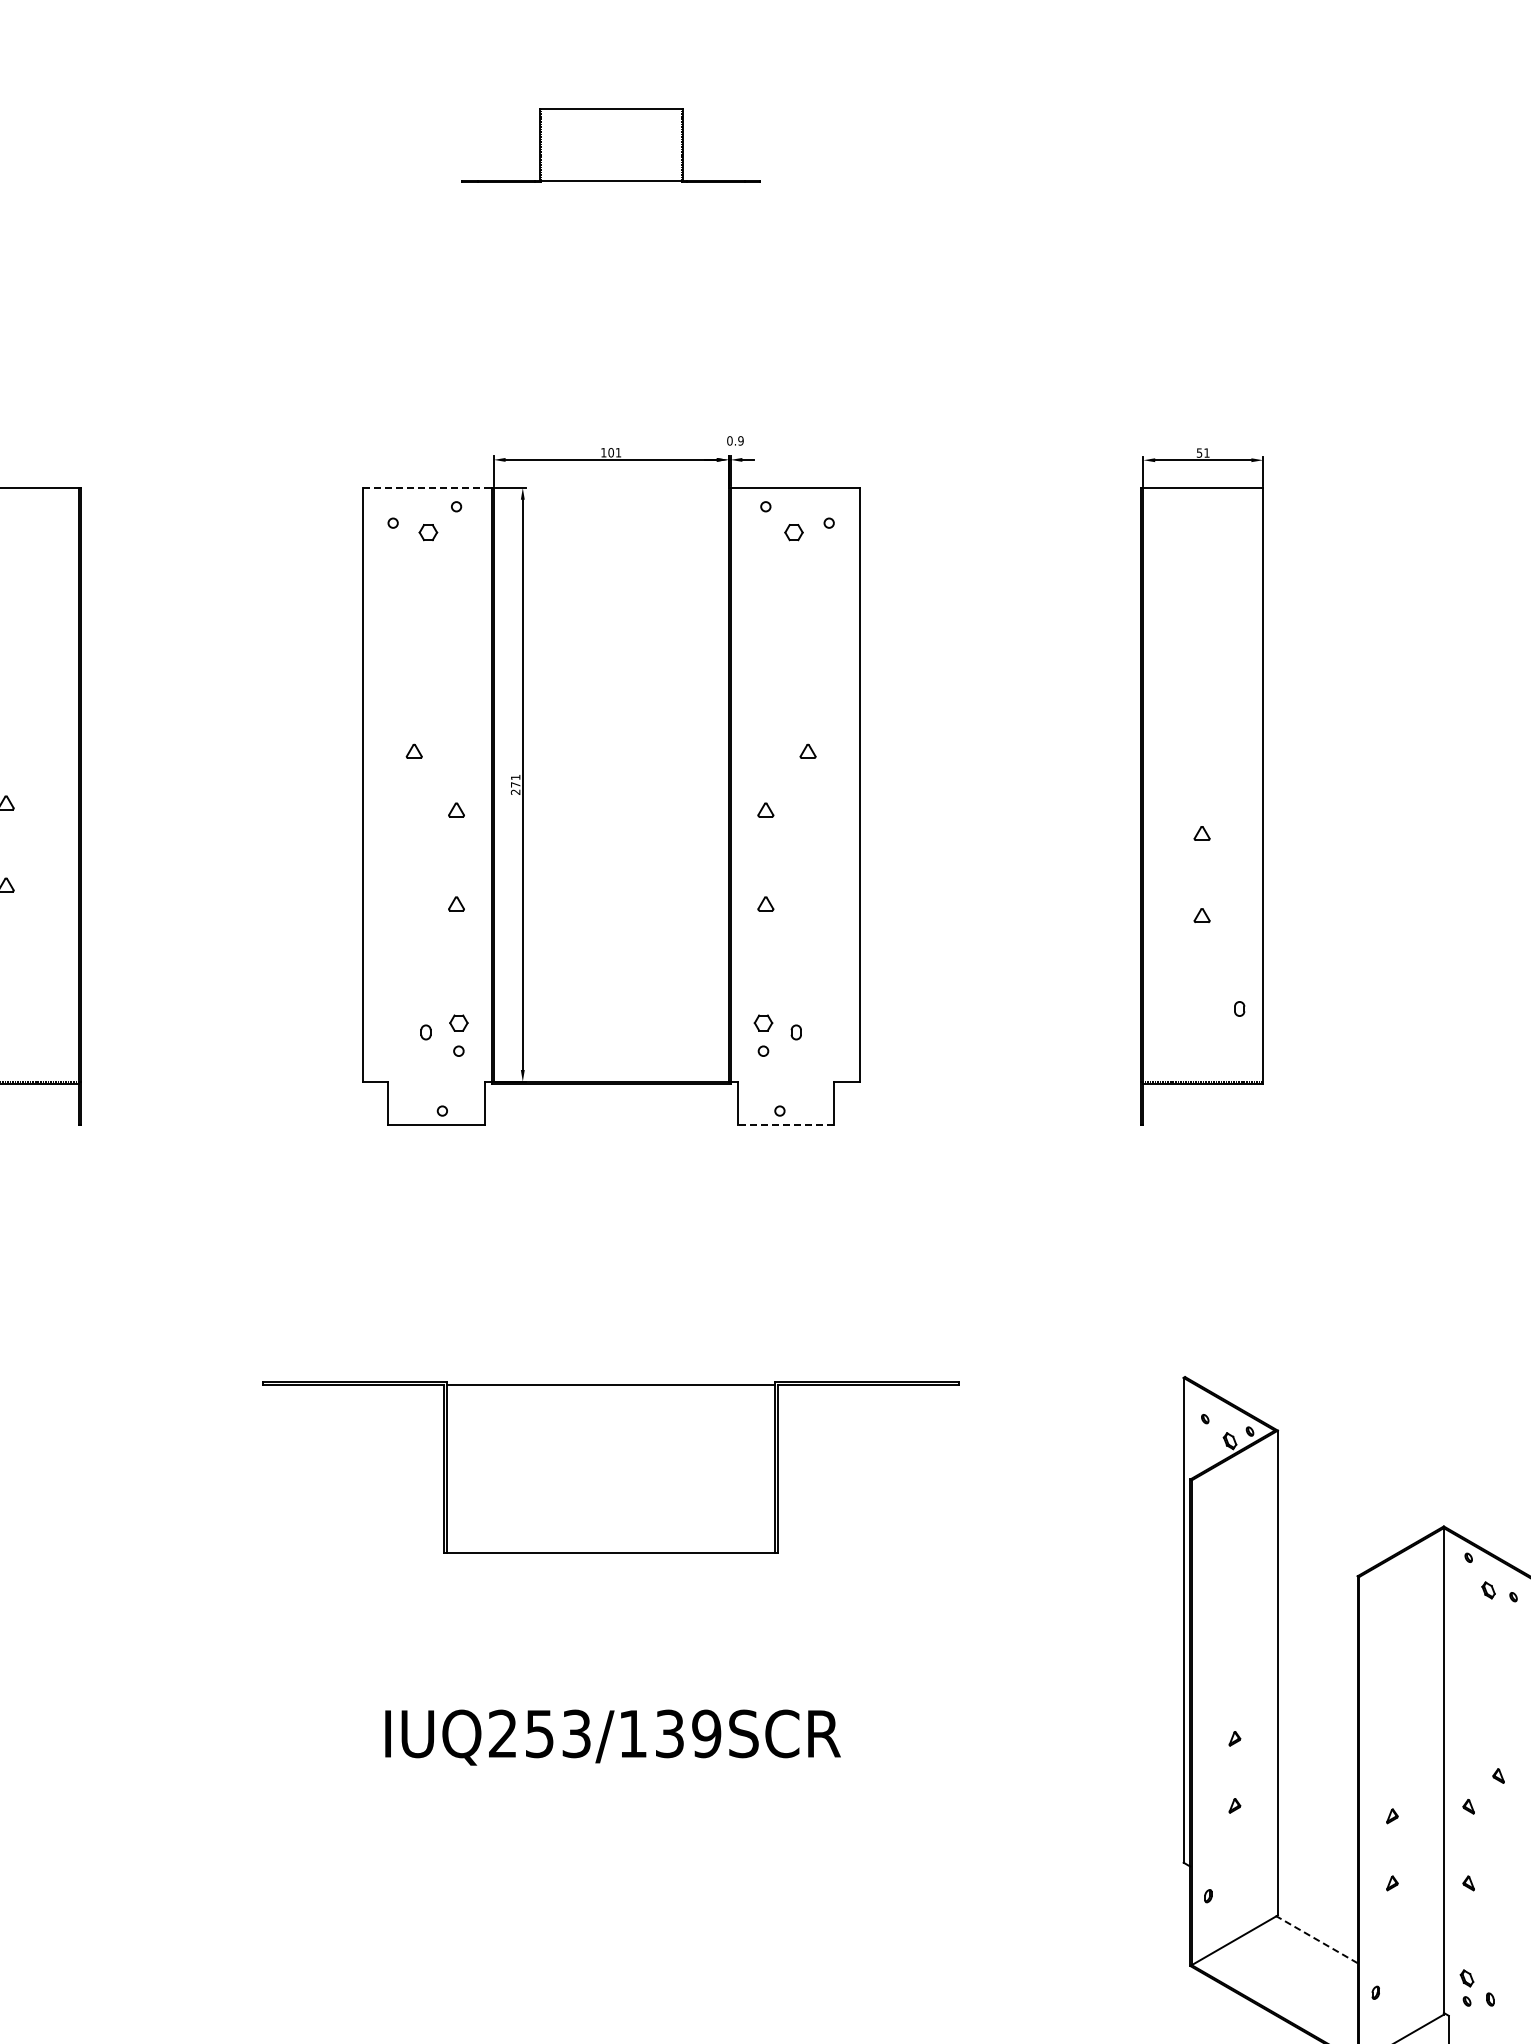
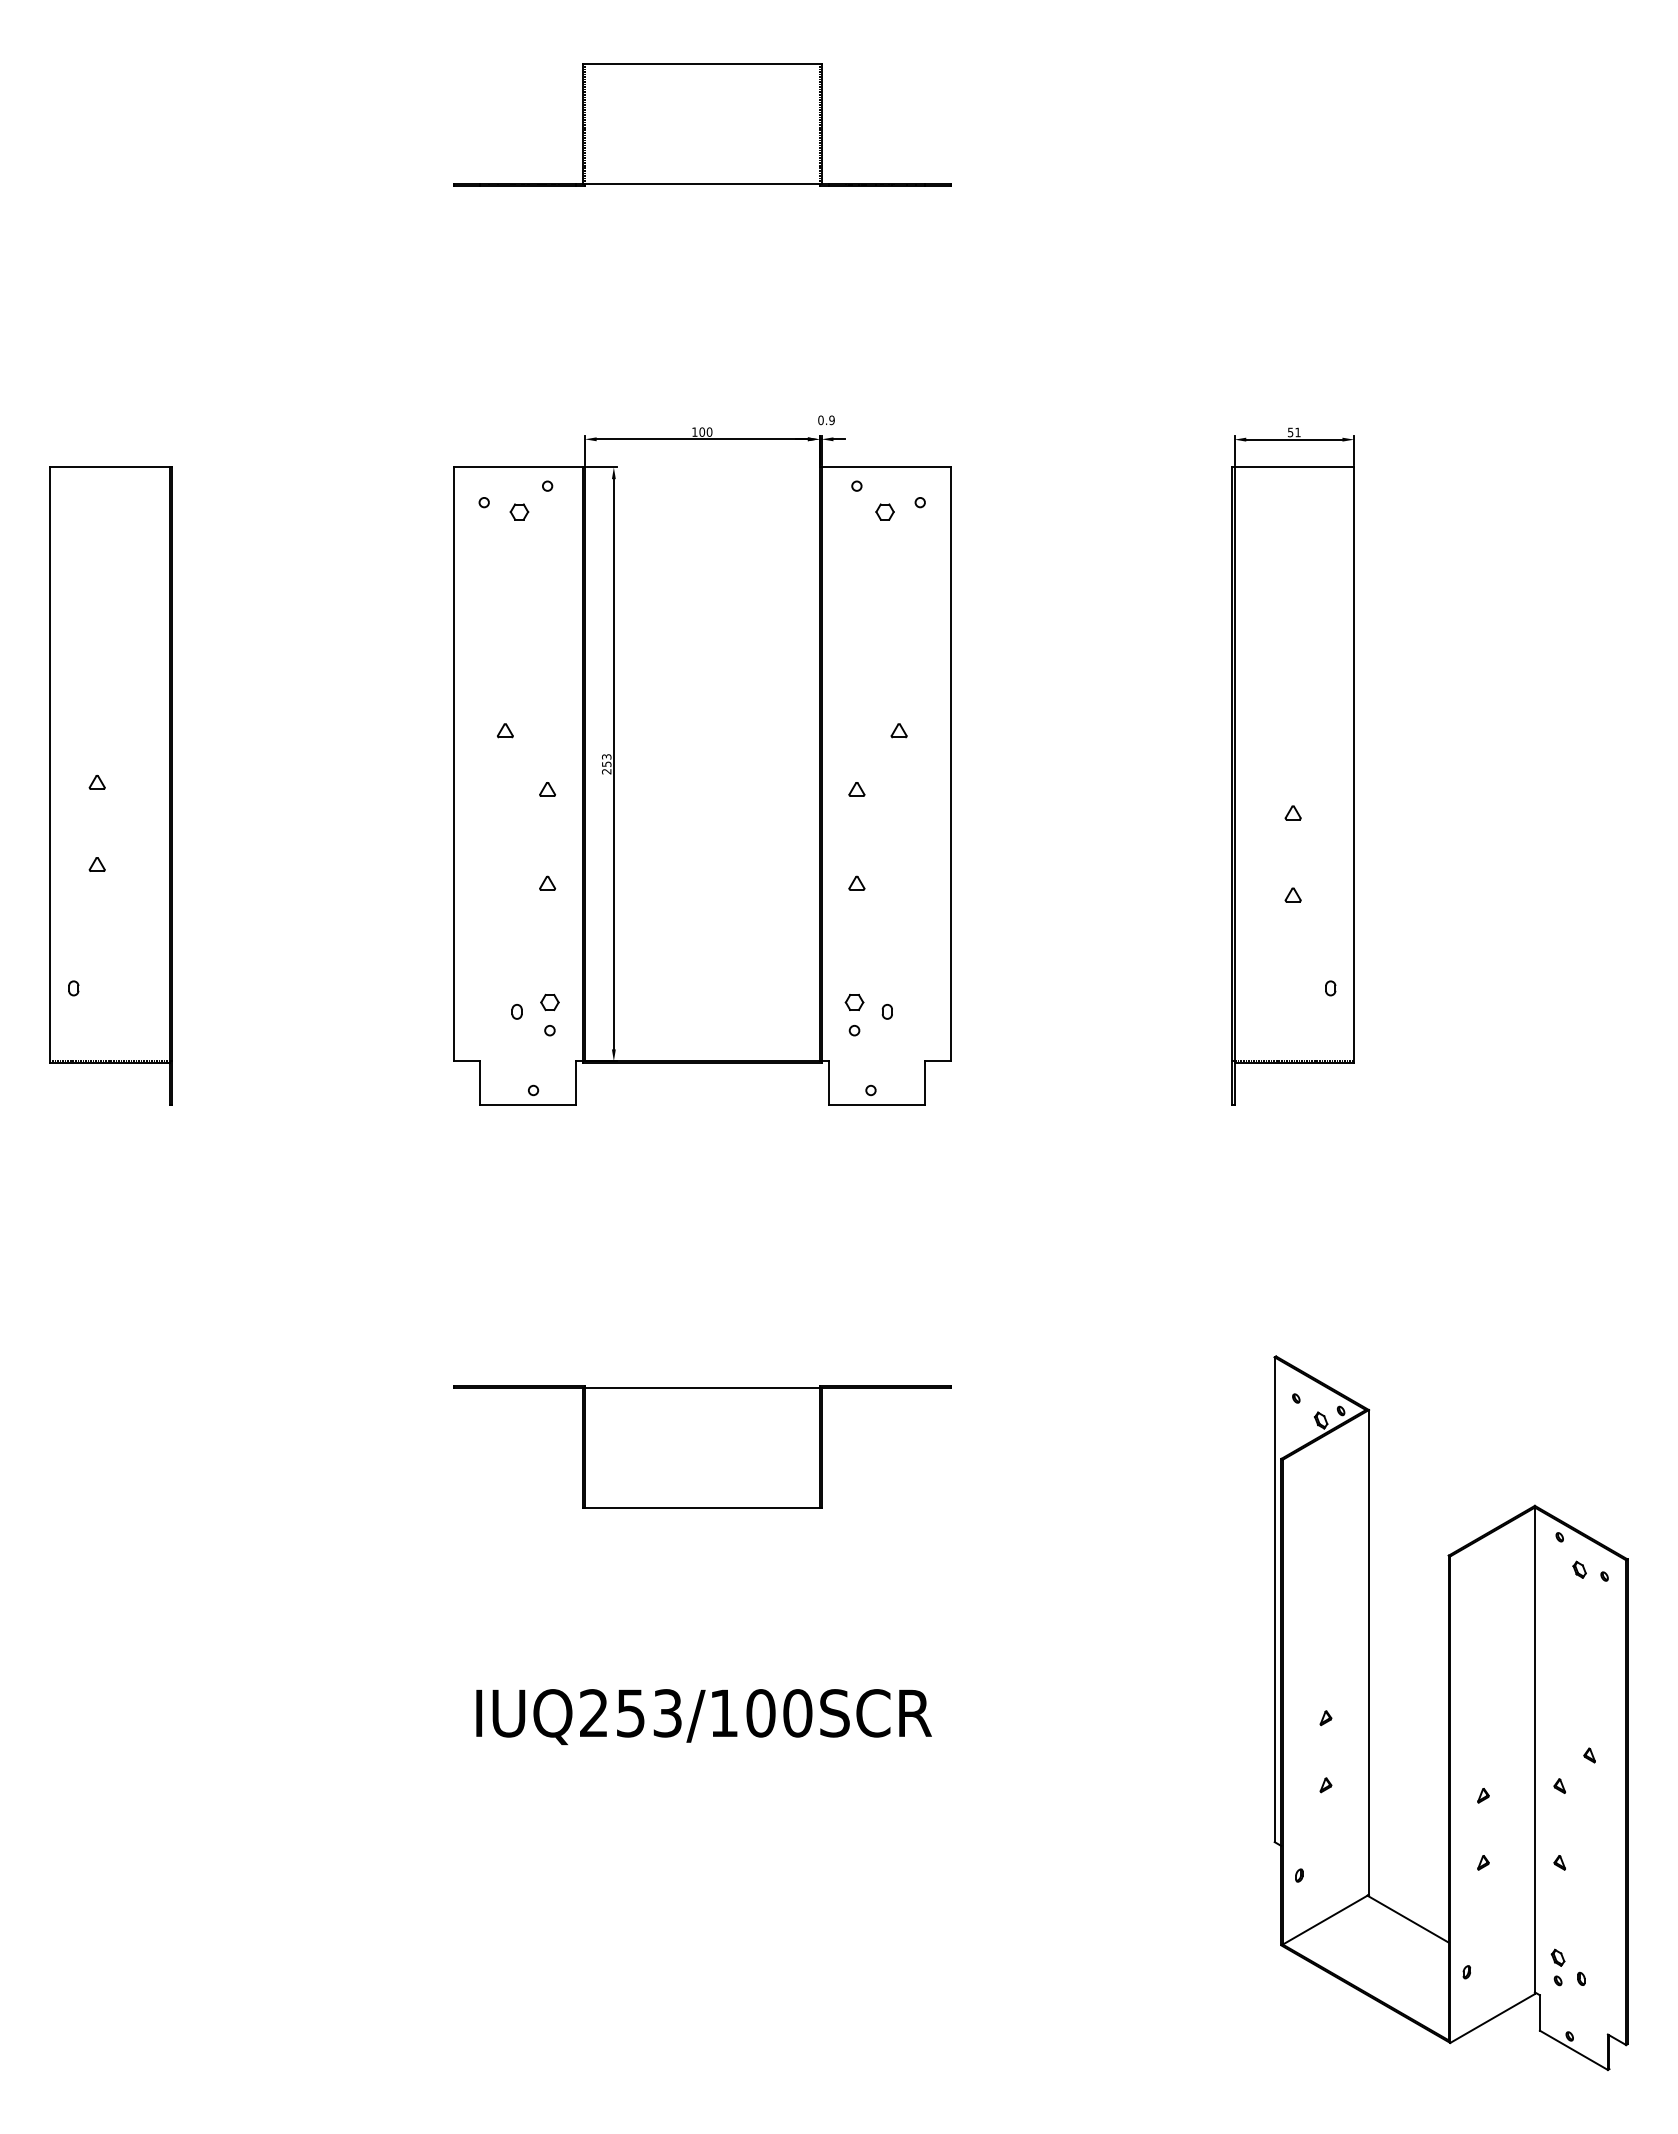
part: (611, 145) -> (702, 124), size x1.67
text: (618, 452) -> (709, 431), 101 -> 100
line: (427, 488) -> (518, 467), dashed -> solid
text: (515, 781) -> (606, 760), 271 -> 253
line: (785, 1125) -> (876, 1104), dashed -> solid
part: (611, 1467) -> (702, 1446), size x0.71
text: (688, 1734) -> (779, 1713), IUQ253/139SCR -> IUQ253/100SCR
line: (1317, 1940) -> (1408, 1919), dashed -> solid

